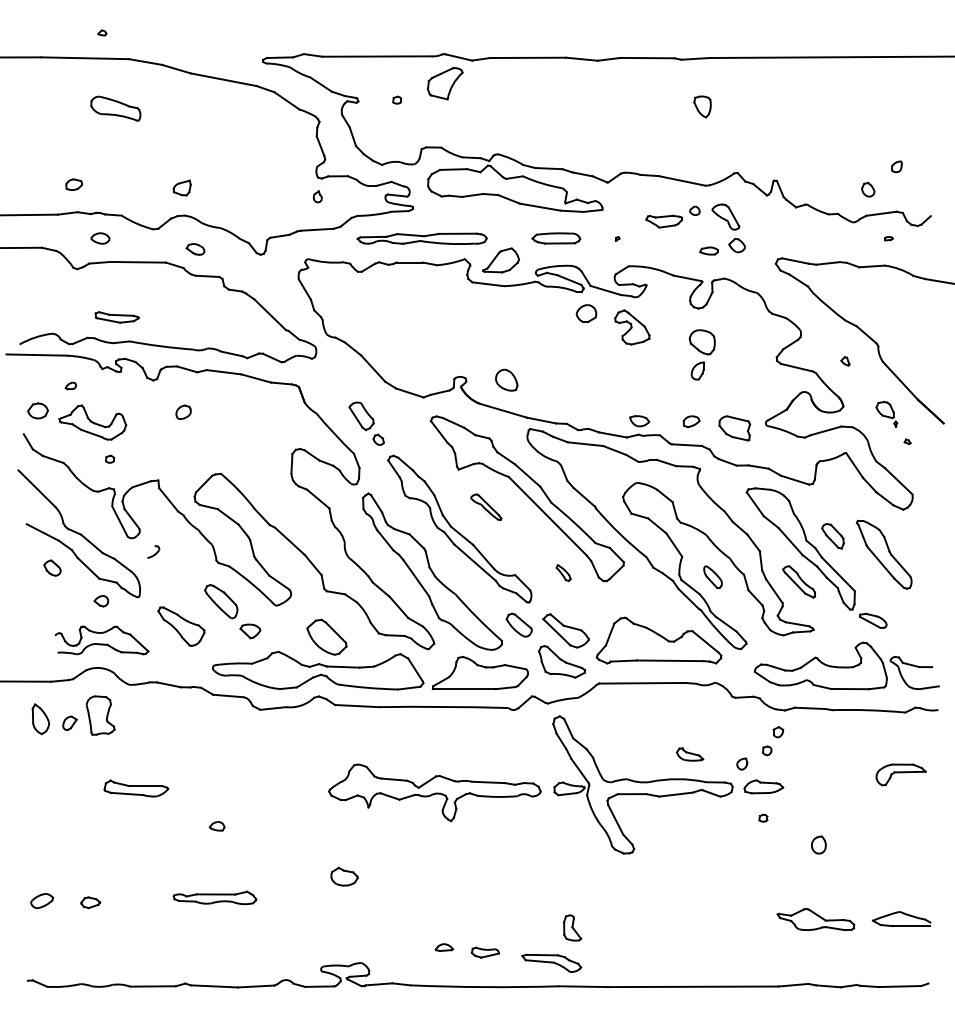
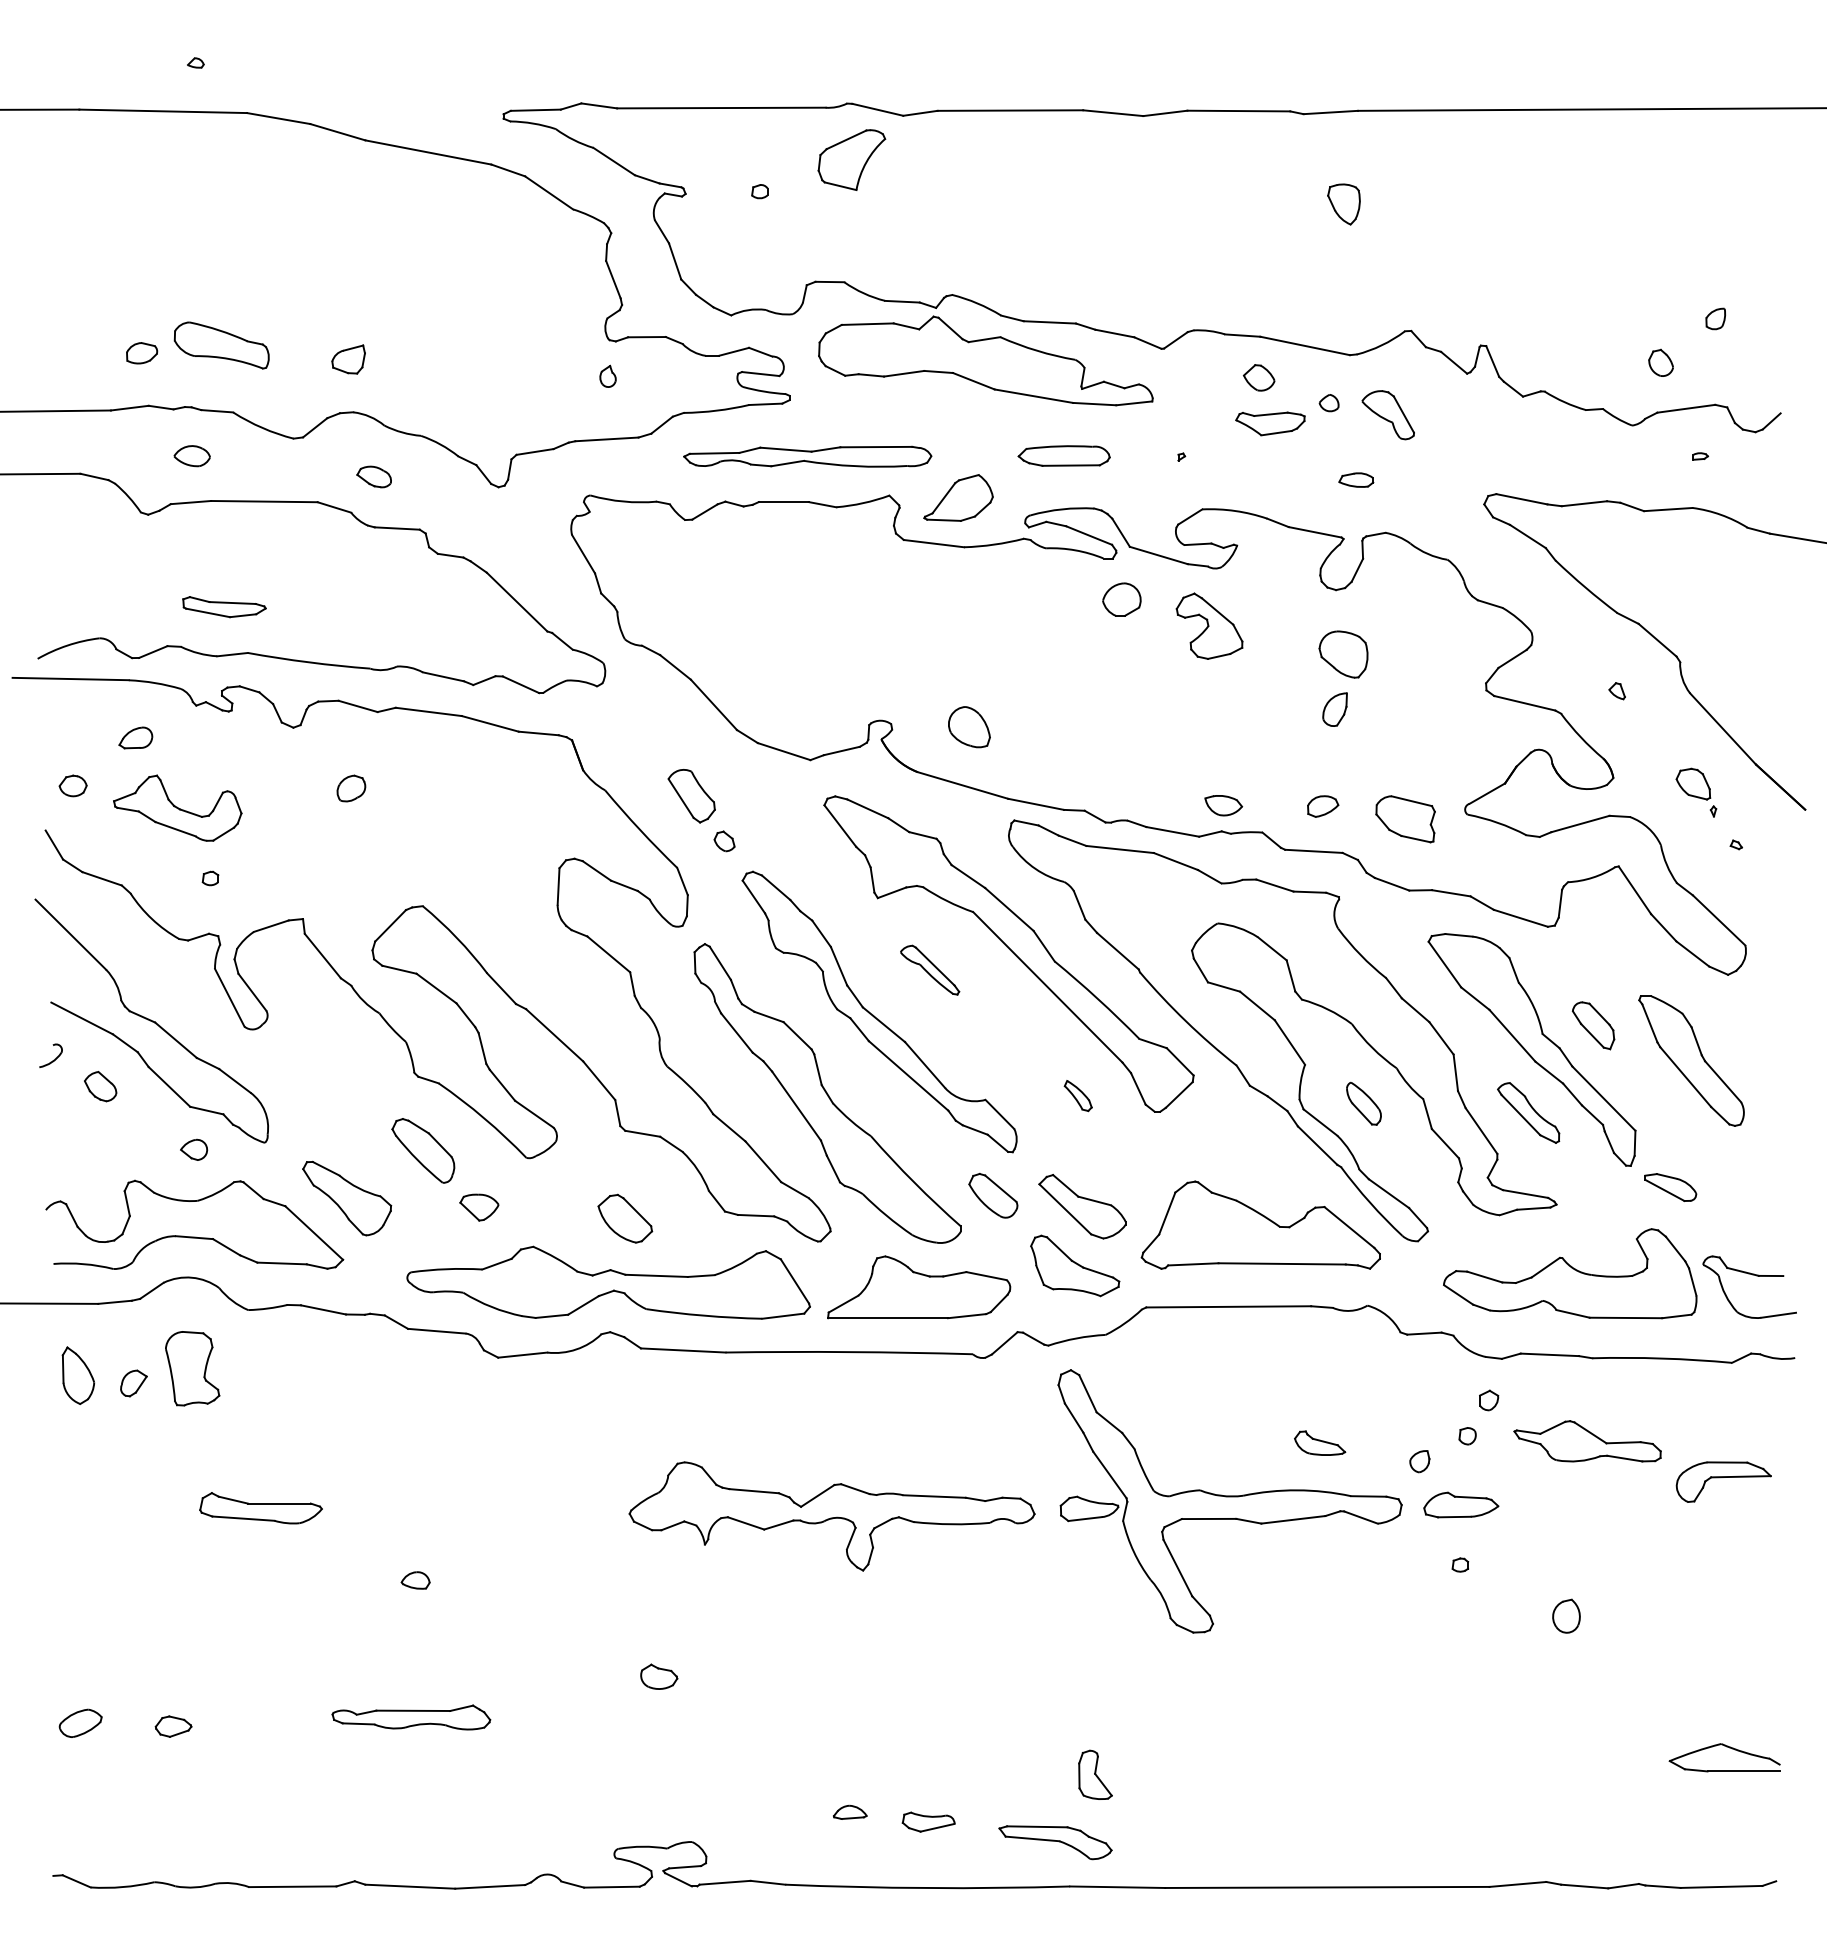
part: (115, 108) -> (221, 345), moved
part: (736, 245) -> (1257, 377), moved
part: (70, 385) -> (134, 737), size x1.67
part: (38, 410) -> (73, 785), size x0.71
part: (153, 551) -> (50, 1054), moved
part: (326, 636) -> (624, 1217), size x0.71
part: (101, 640) -> (194, 1225), size x1.67
part: (344, 876) -> (659, 1676), size x0.71
part: (815, 919) -> (1586, 1441), moved

